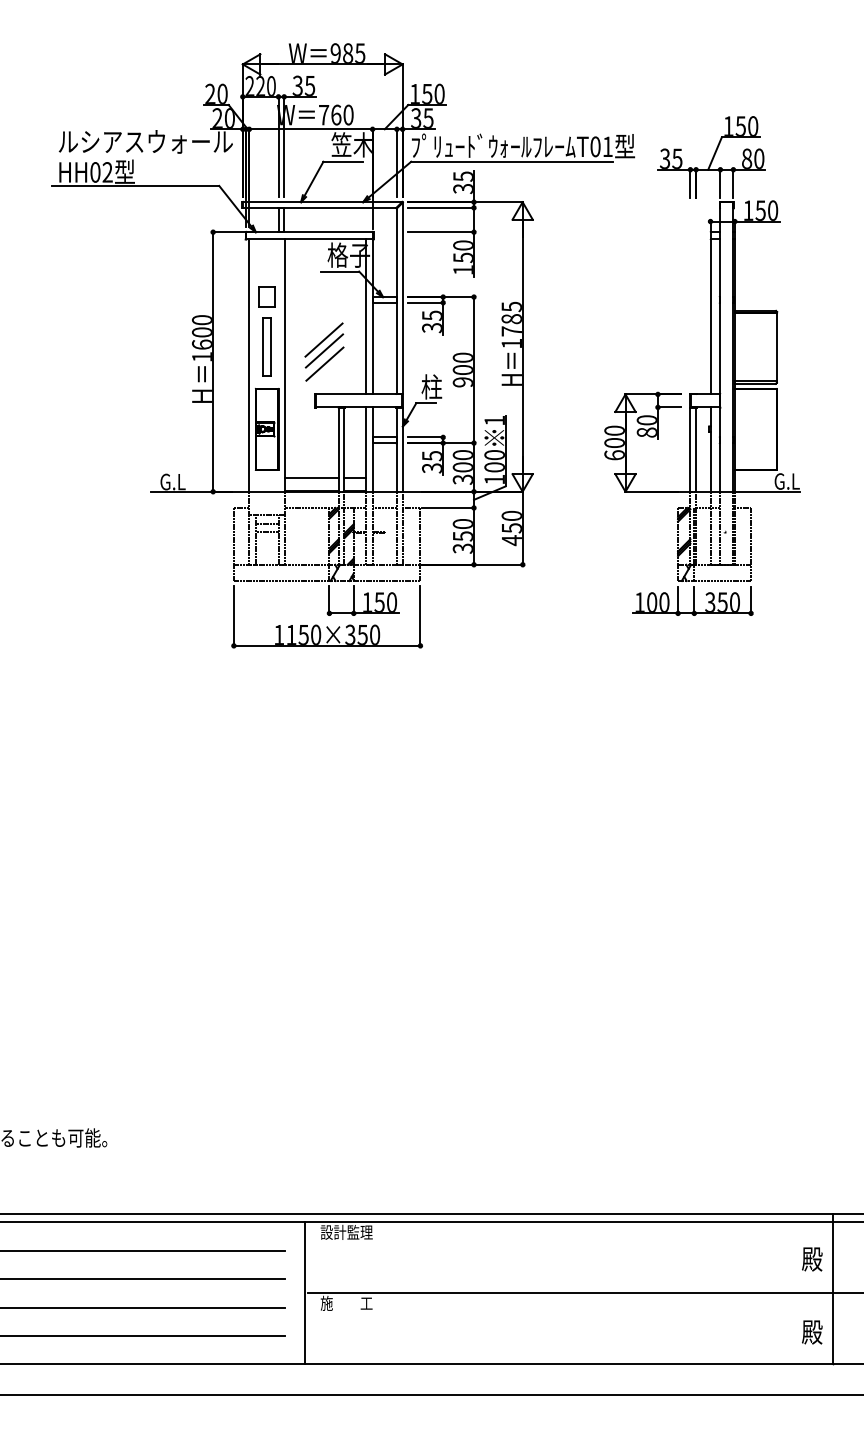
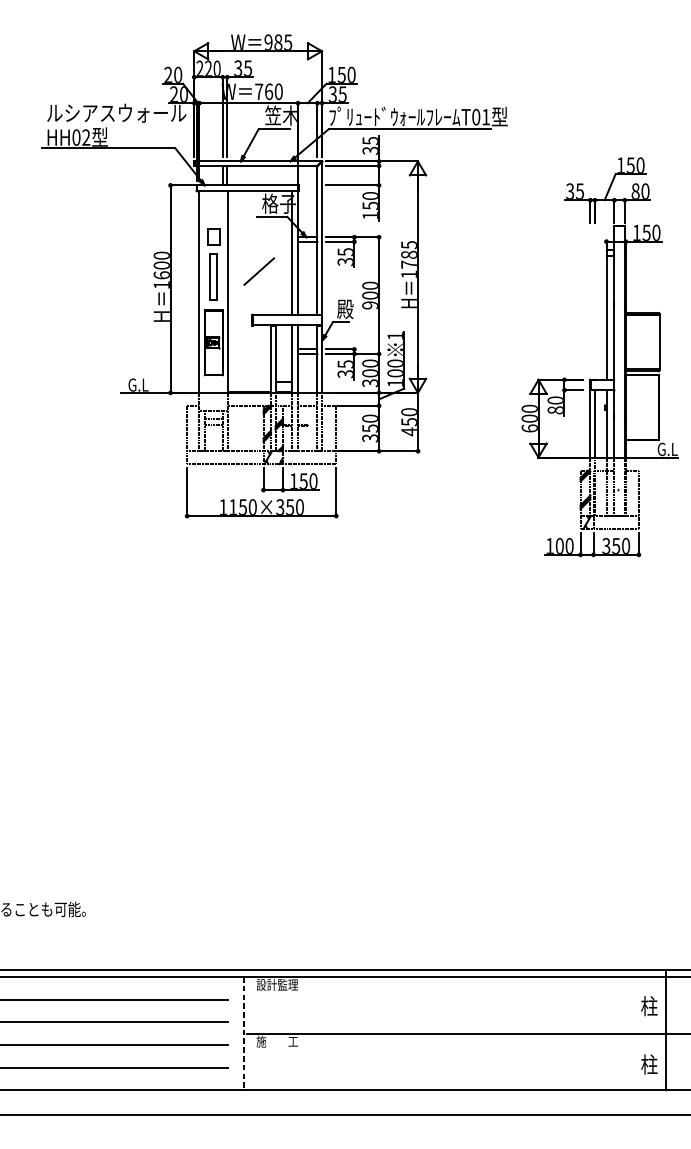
line: (324, 350) -> (259, 279), removed
line: (324, 363) -> (259, 290), removed
part: (710, 365) -> (606, 356), moved
text: (431, 386) -> (345, 308), 柱 -> 殿
line: (311, 477) -> (249, 381), removed
text: (812, 1258) -> (649, 1005), 殿 -> 柱
line: (305, 1293) -> (244, 1033), solid -> dashed
text: (812, 1331) -> (649, 1064), 殿 -> 柱

